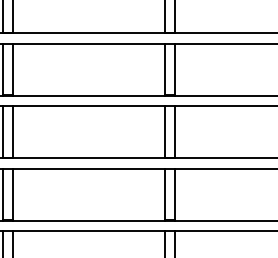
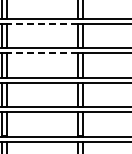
line: (89, 43) -> (42, 23), solid -> dashed
line: (89, 106) -> (42, 53), solid -> dashed

